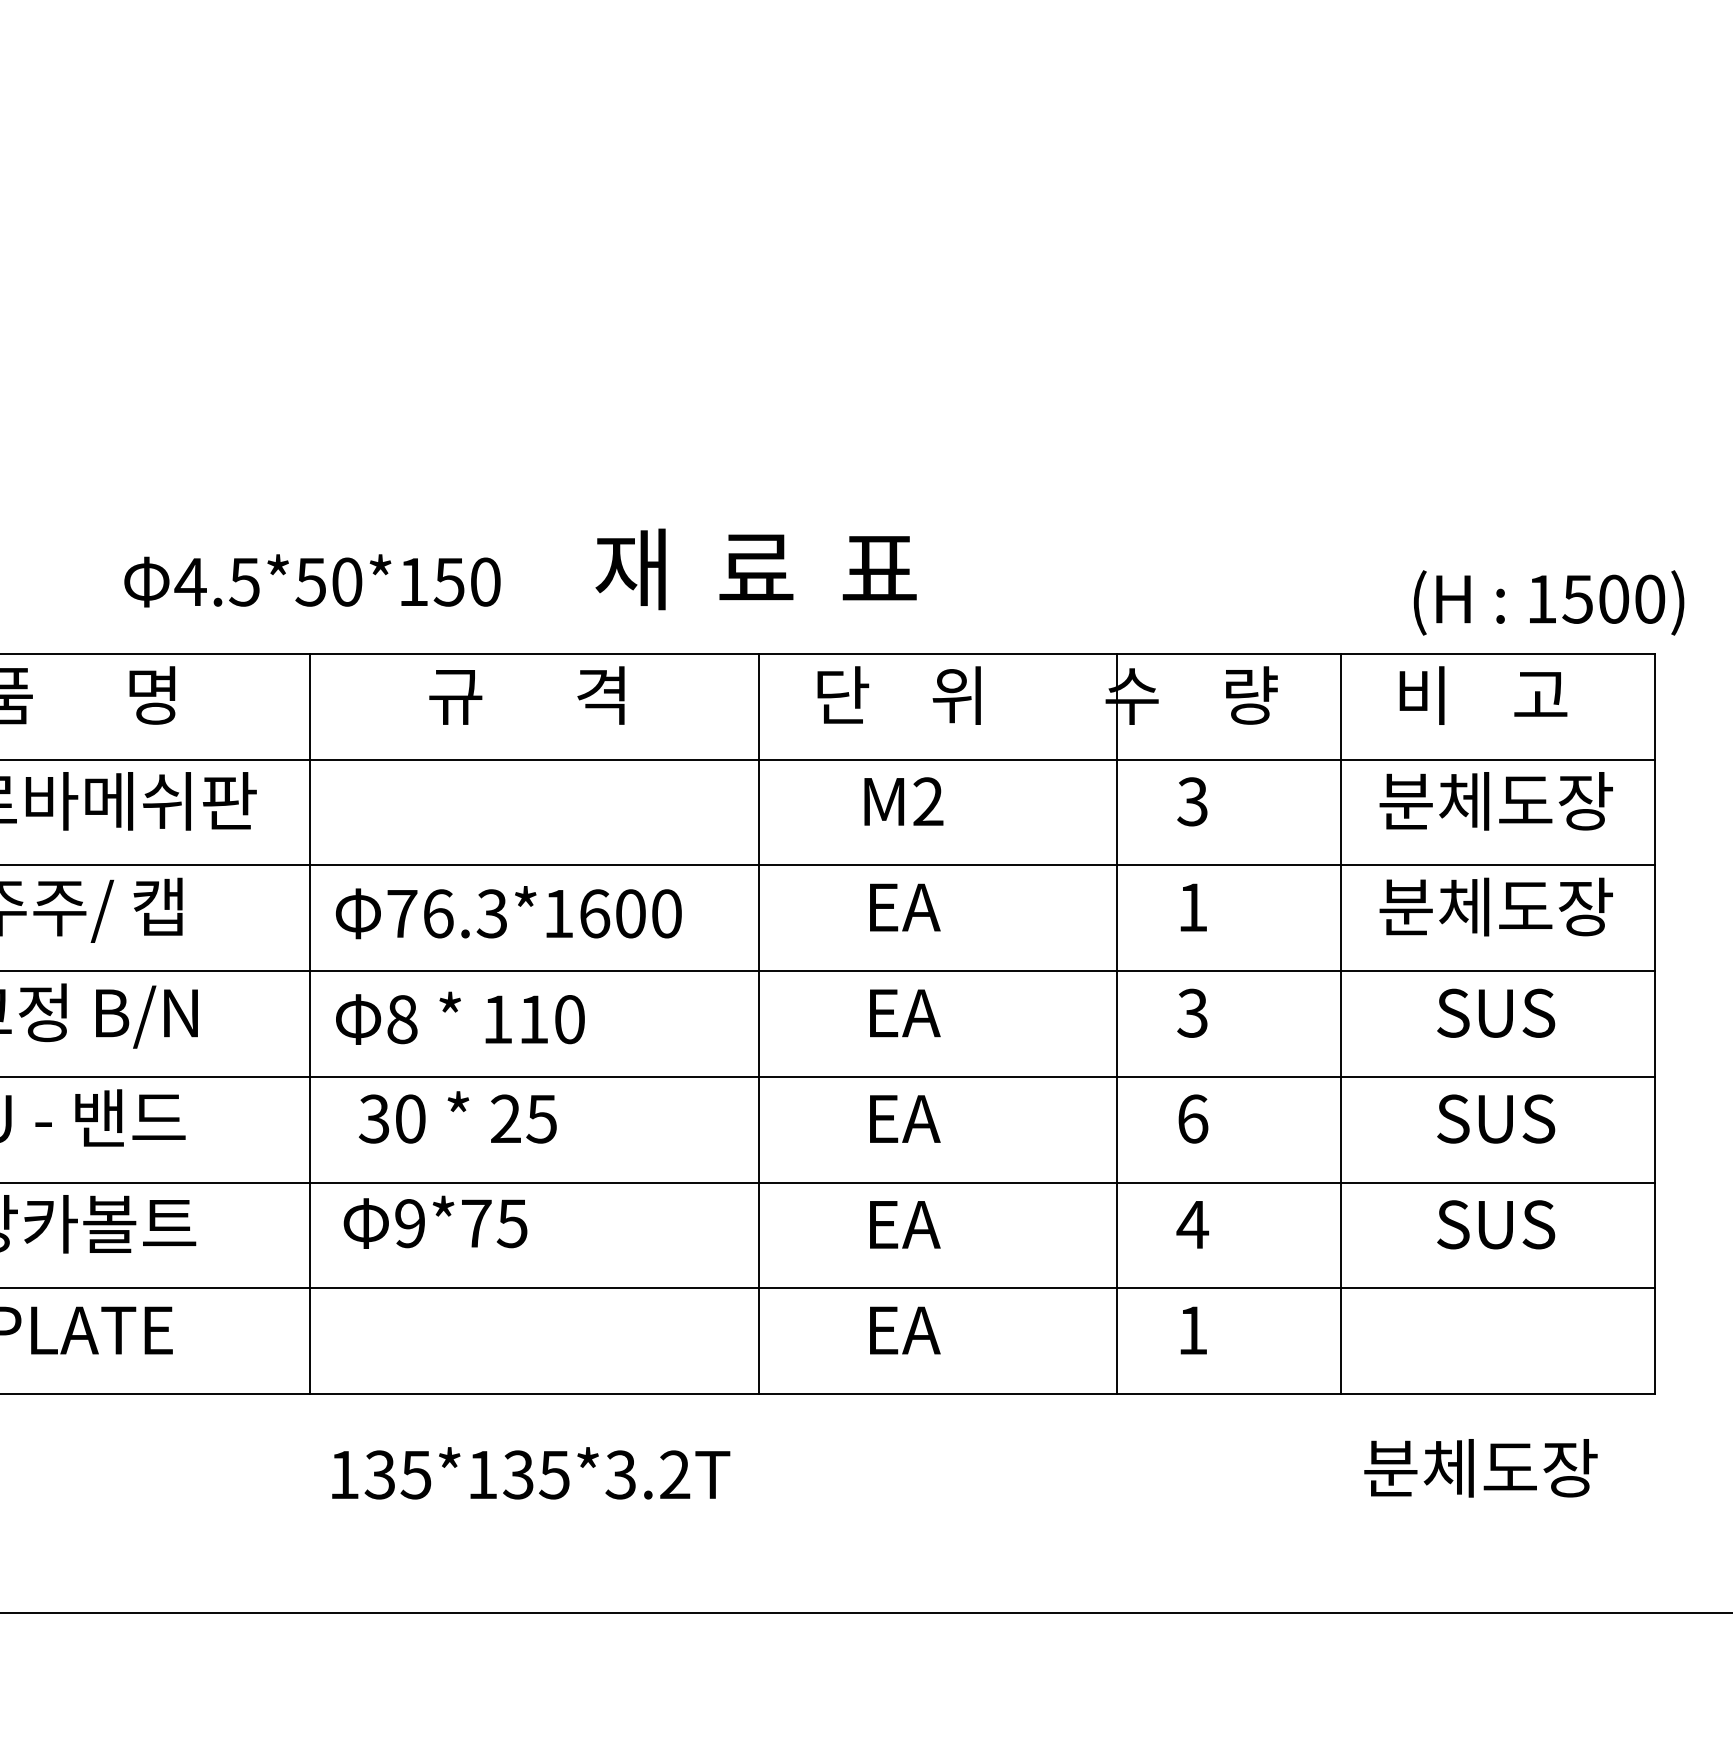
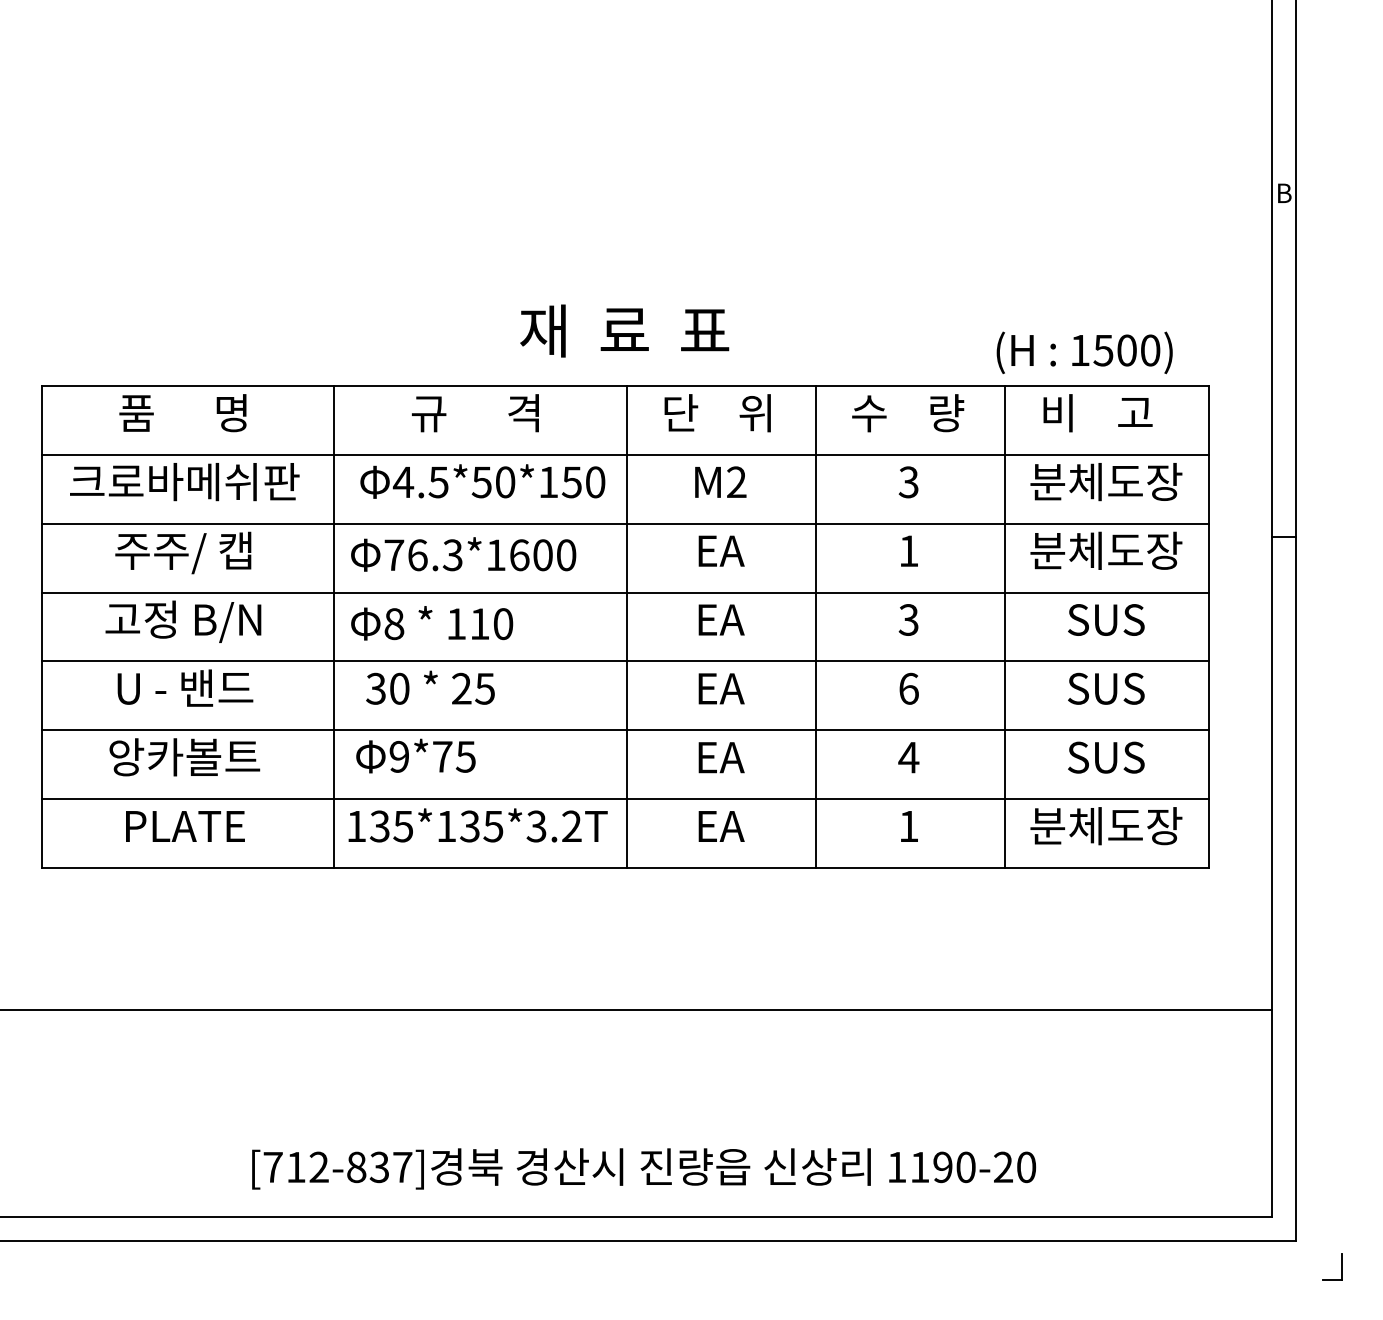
text: (311, 580) -> (482, 481), moved
text: (1548, 602) -> (1084, 352), moved
line: (1116, 1023) -> (815, 626), moved
text: (1481, 1468) -> (1106, 826), moved
text: (530, 1473) -> (477, 825), moved

